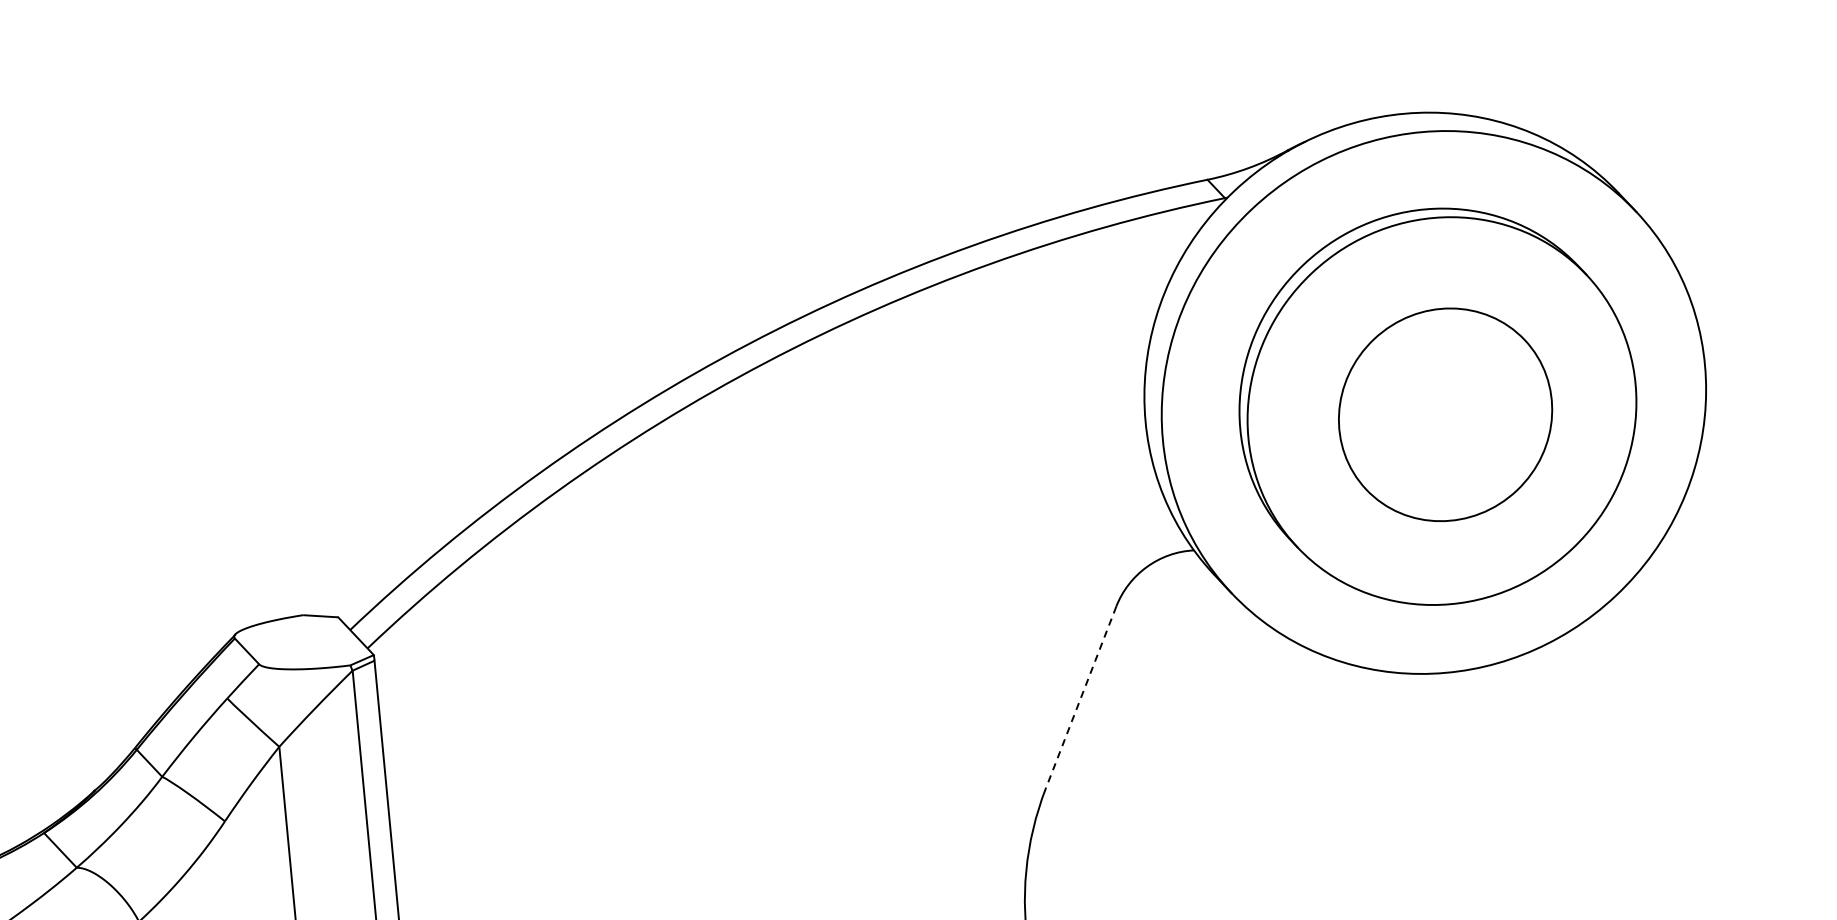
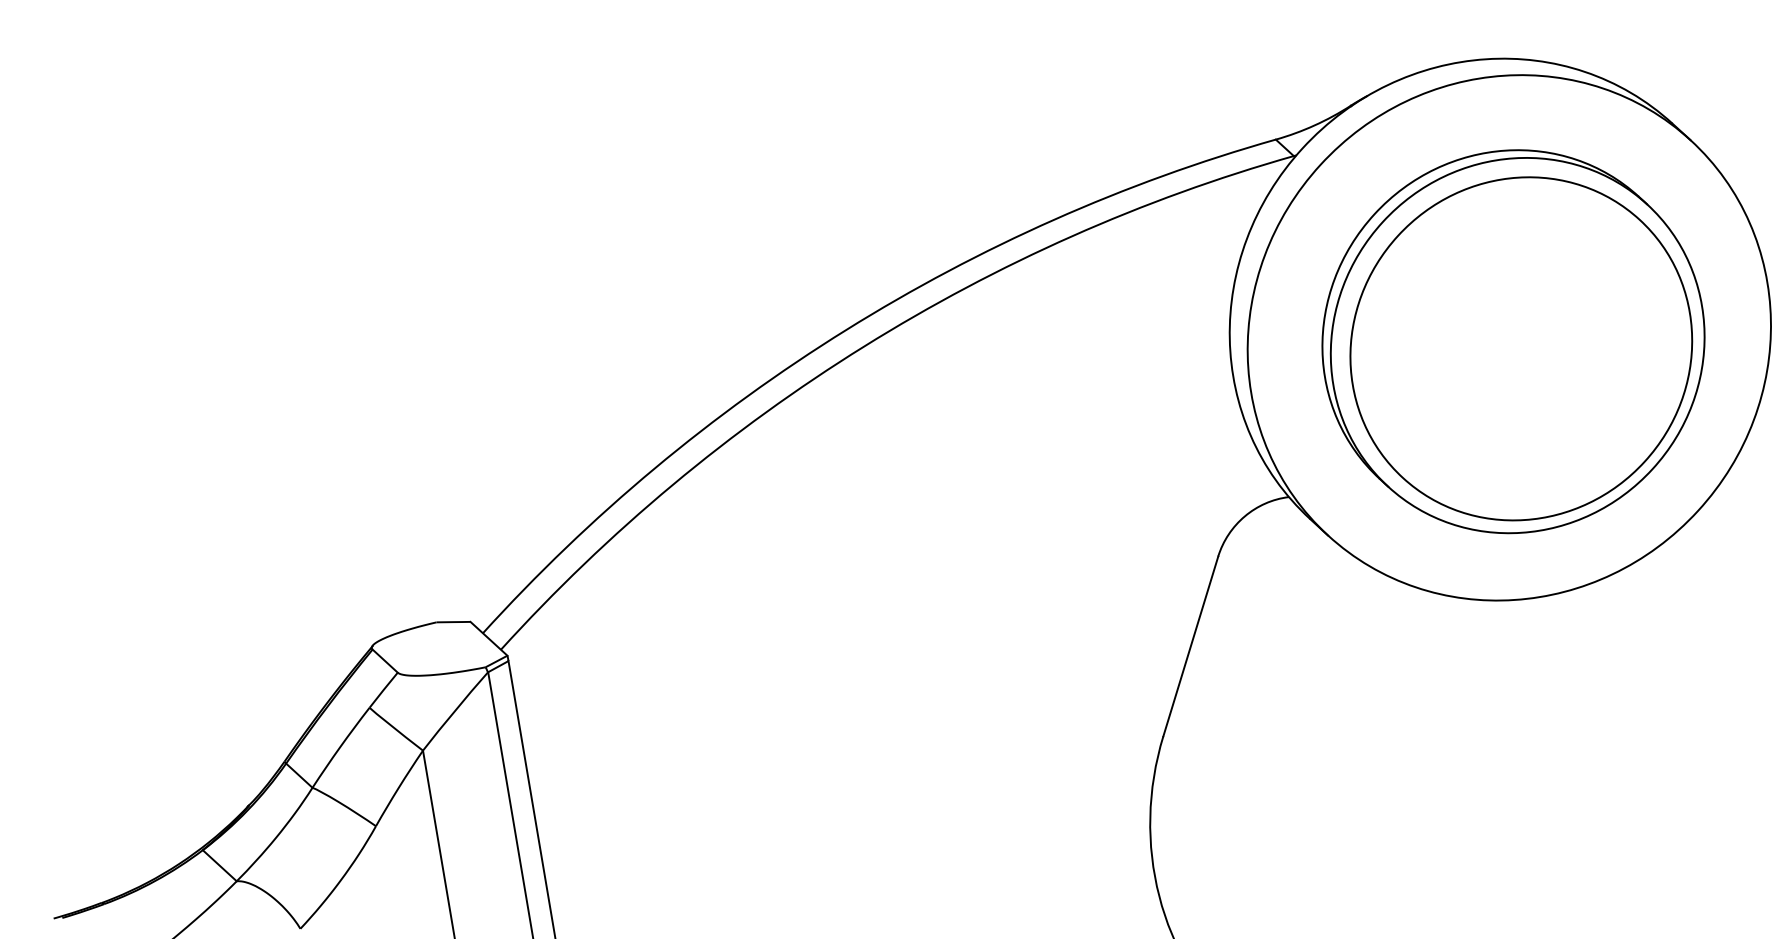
part: (1445, 414) -> (1521, 348), size x1.67
line: (1080, 697) -> (1190, 646), dashed -> solid

